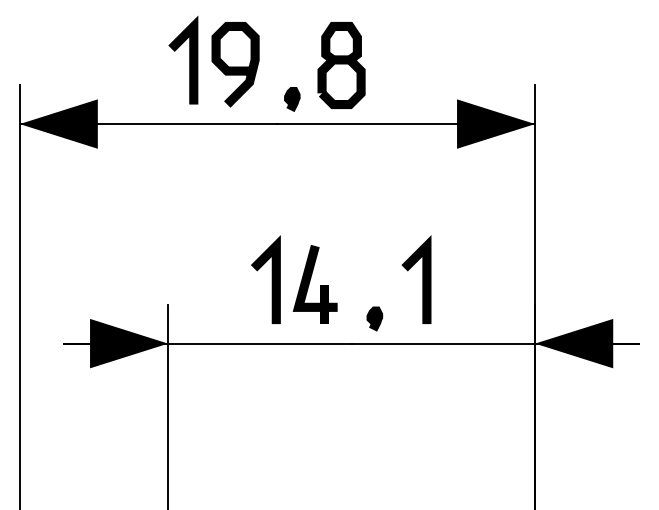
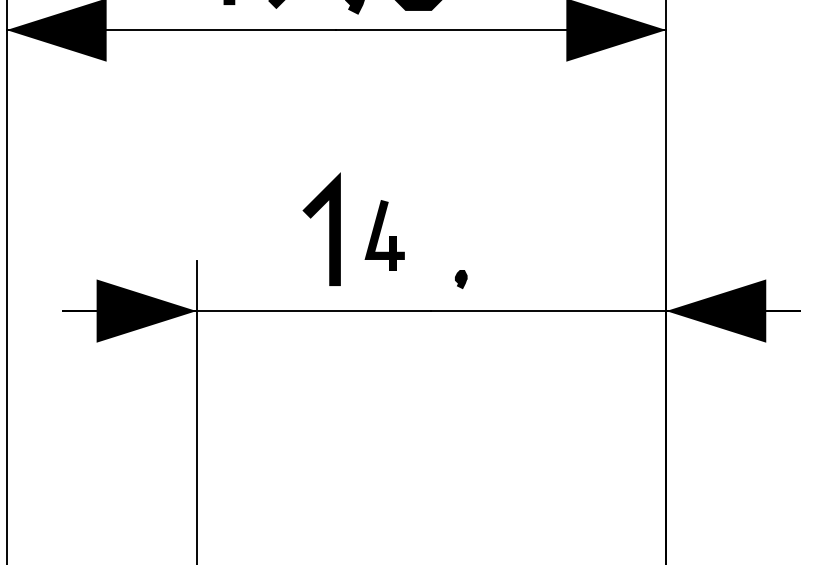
line: (422, 279) -> (522, 229), removed
part: (314, 284) -> (383, 235), size x0.7
part: (374, 318) -> (460, 278), size x0.6

